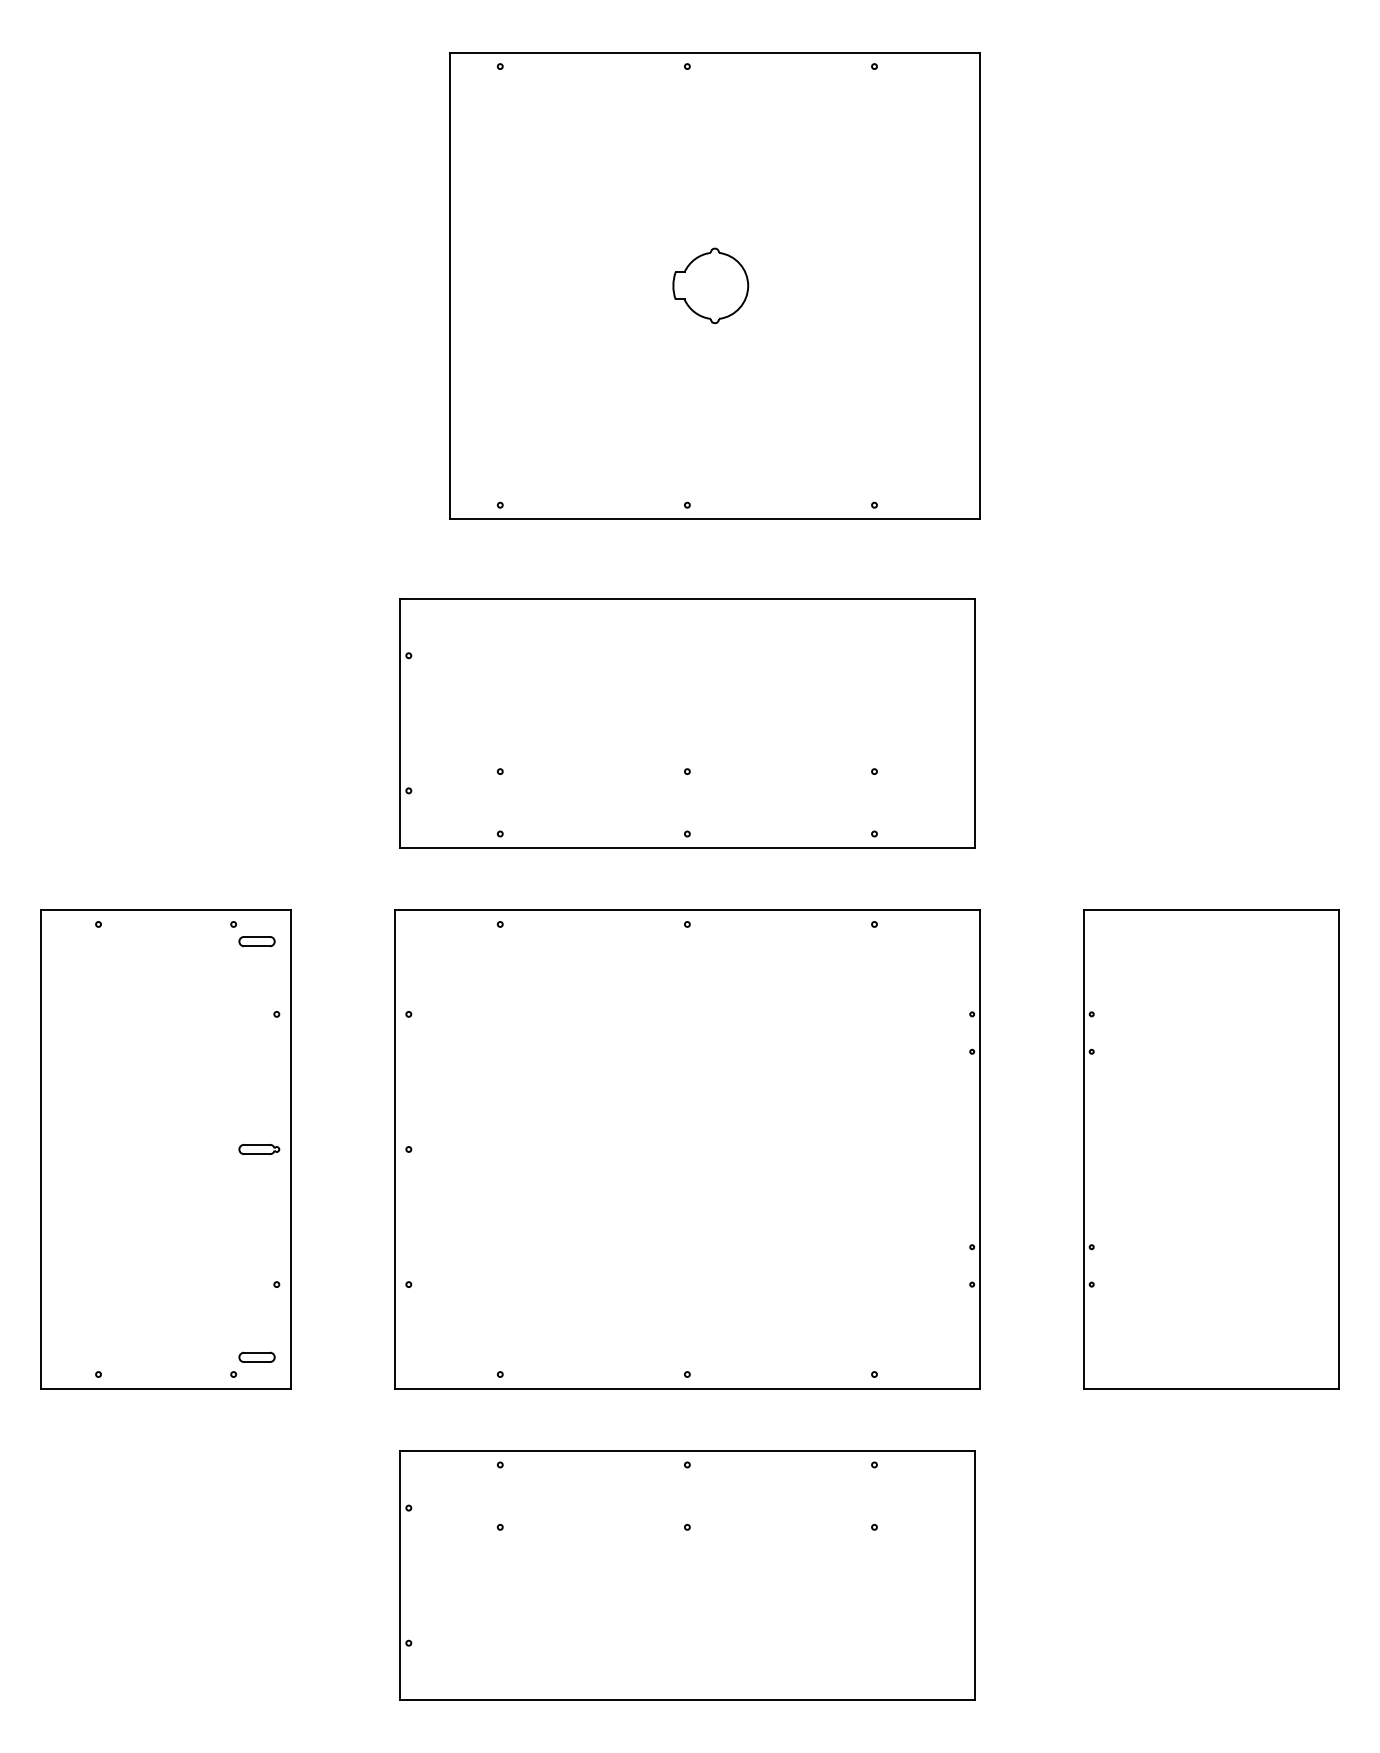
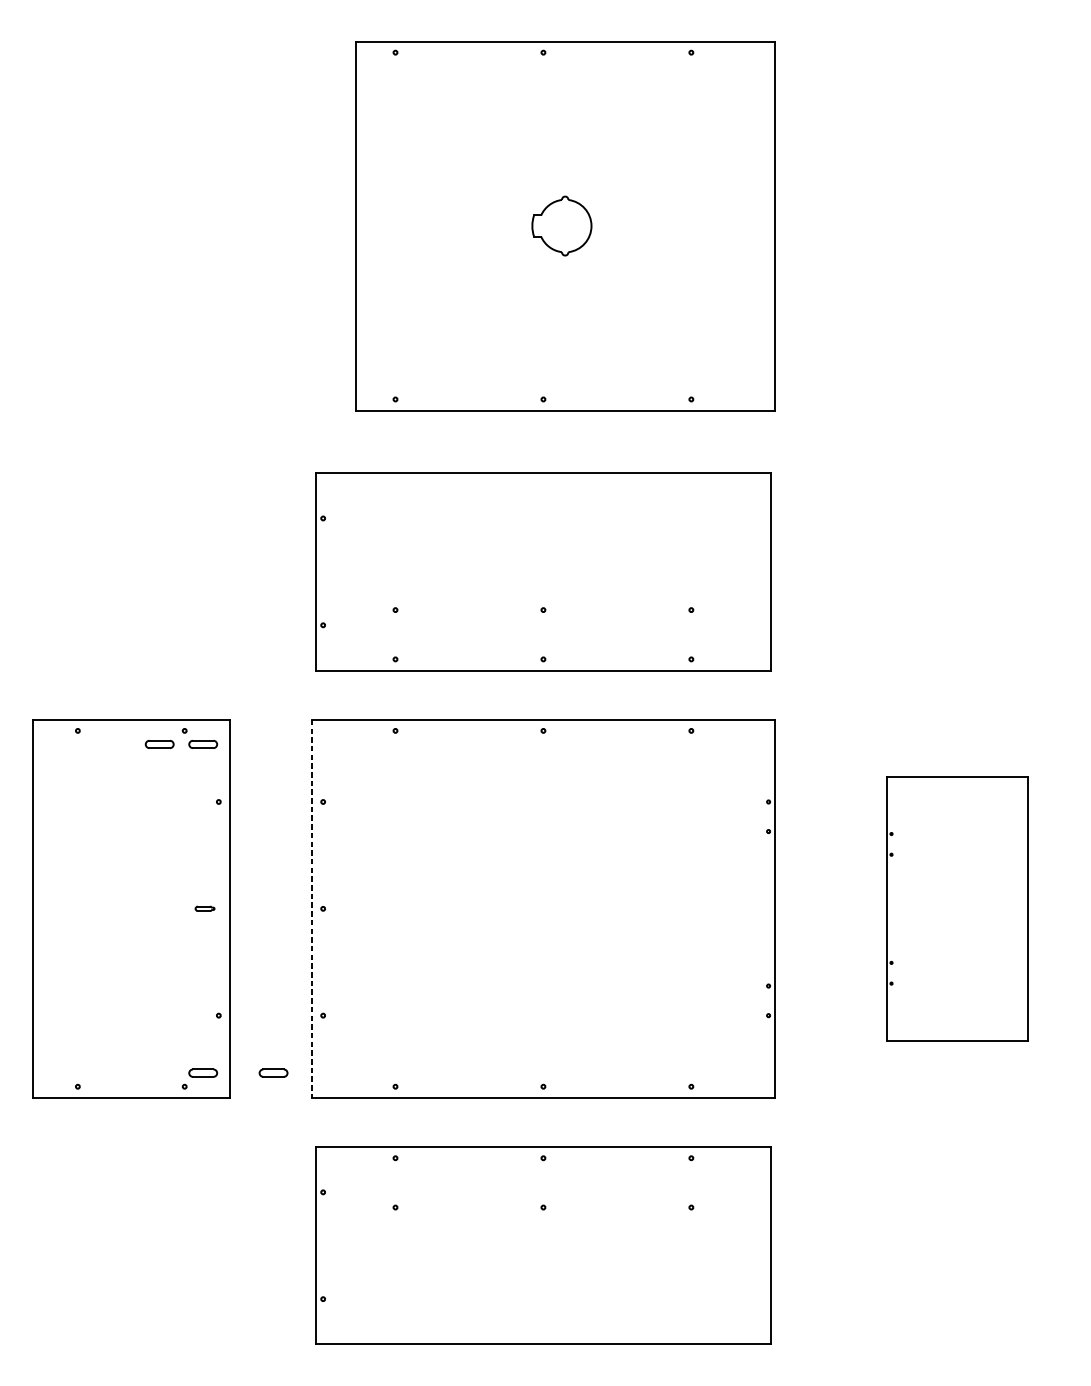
part: (201, 941) -> (159, 744), added
part: (259, 1149) -> (205, 908), size x0.6
line: (394, 1149) -> (311, 908), solid -> dashed
part: (1211, 1149) -> (957, 908), size x0.7
part: (345, 1356) -> (273, 1072), added

